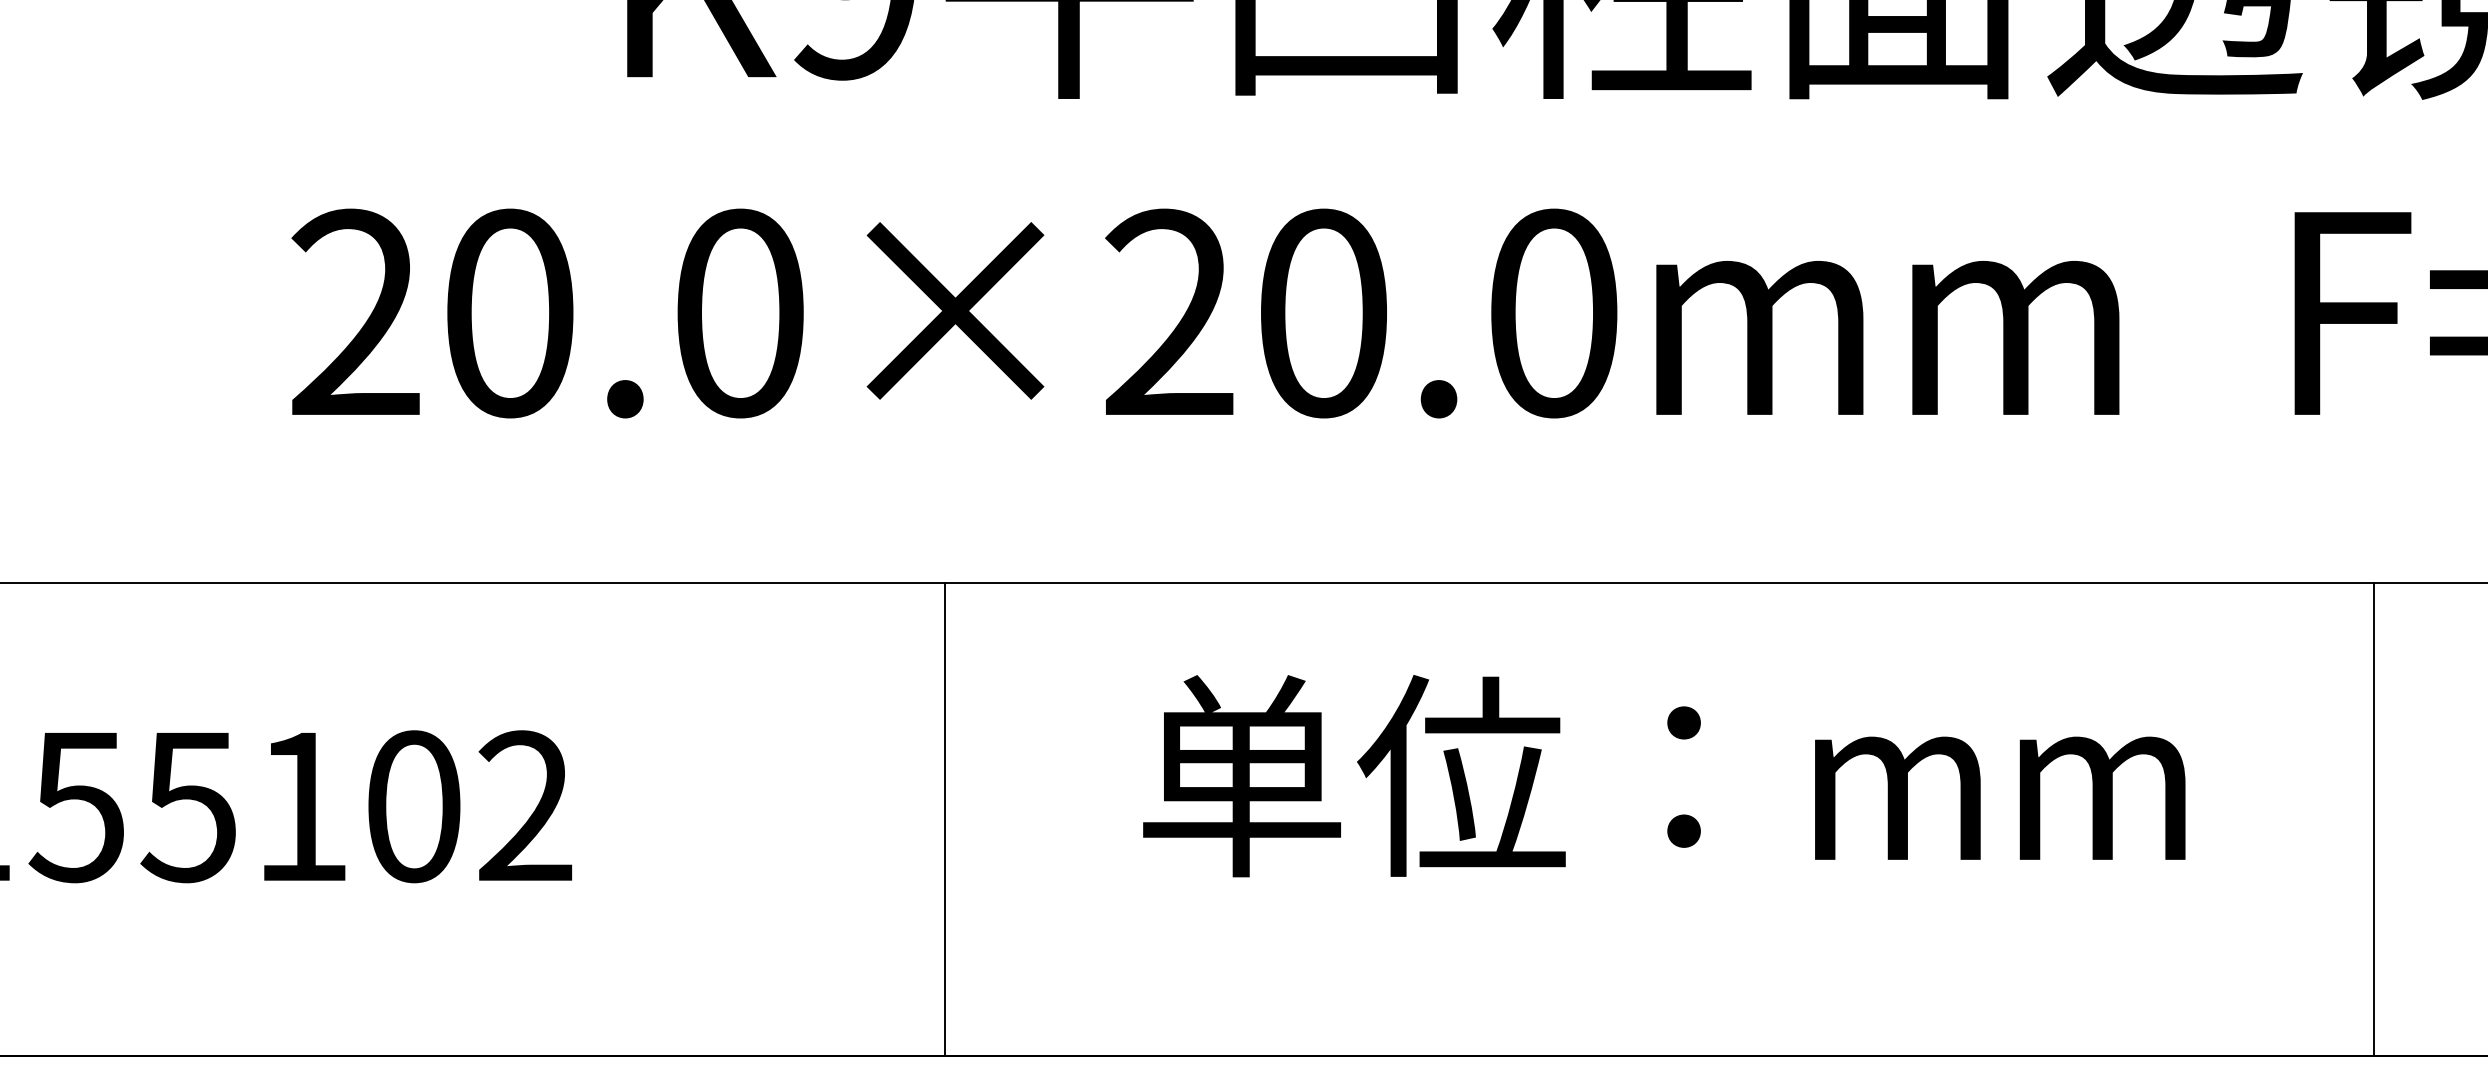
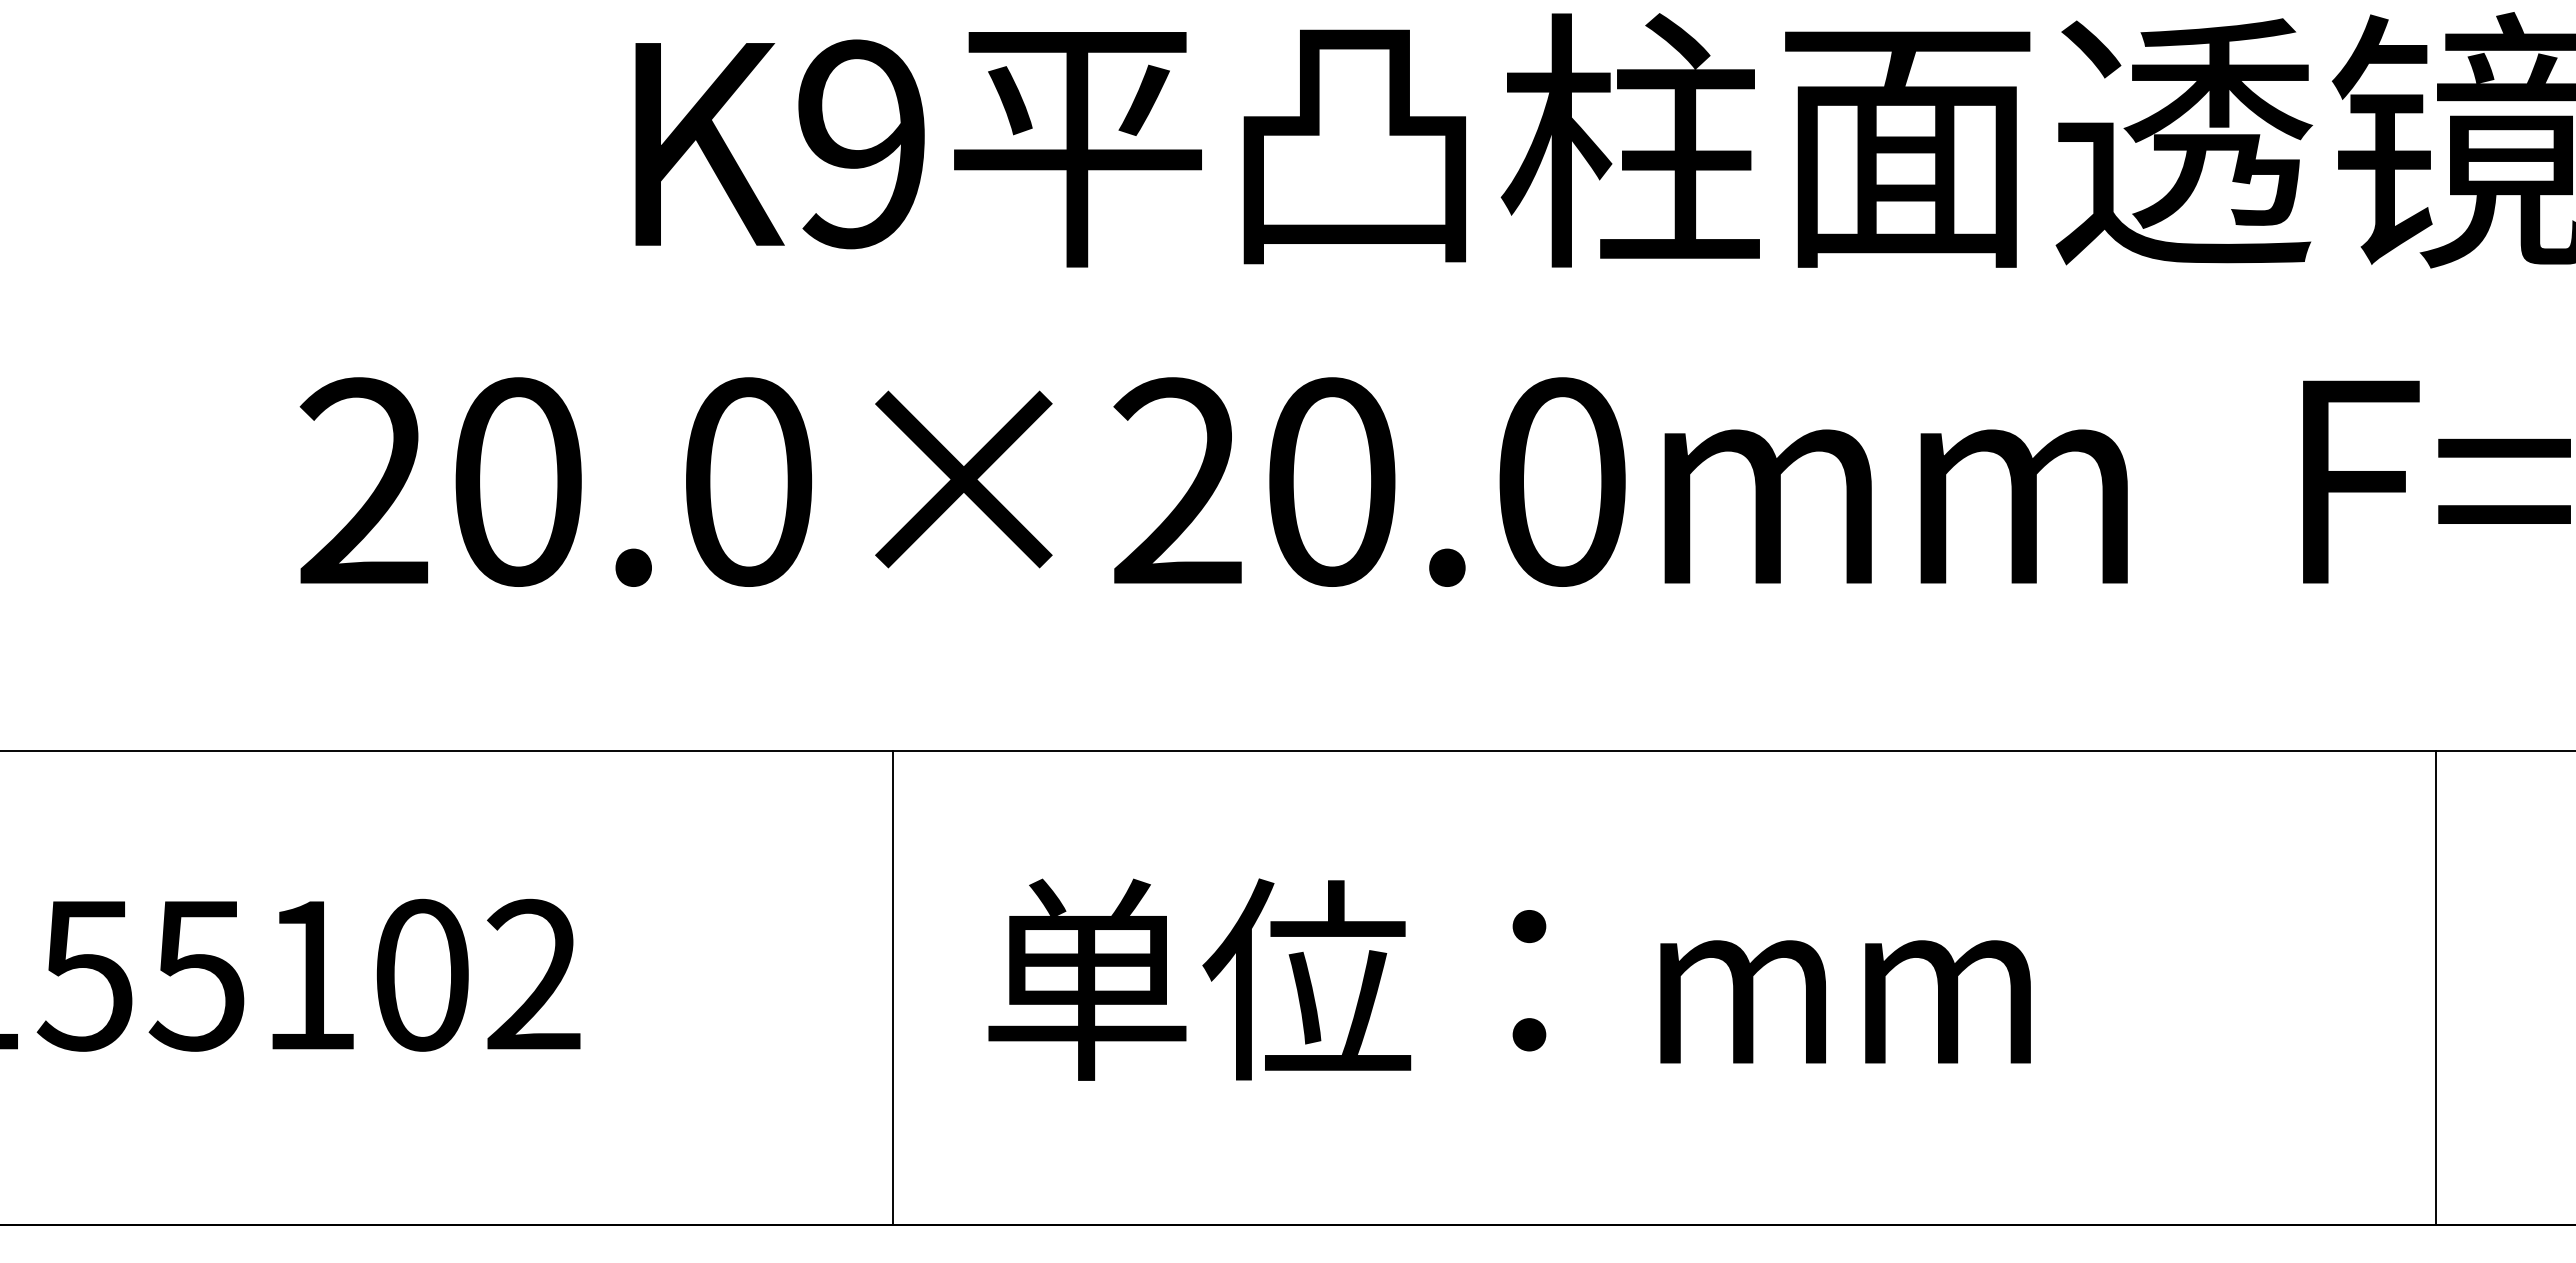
text: (1664, 775) -> (1509, 979), moved
line: (945, 818) -> (893, 987), moved
line: (2374, 818) -> (2436, 987), moved

